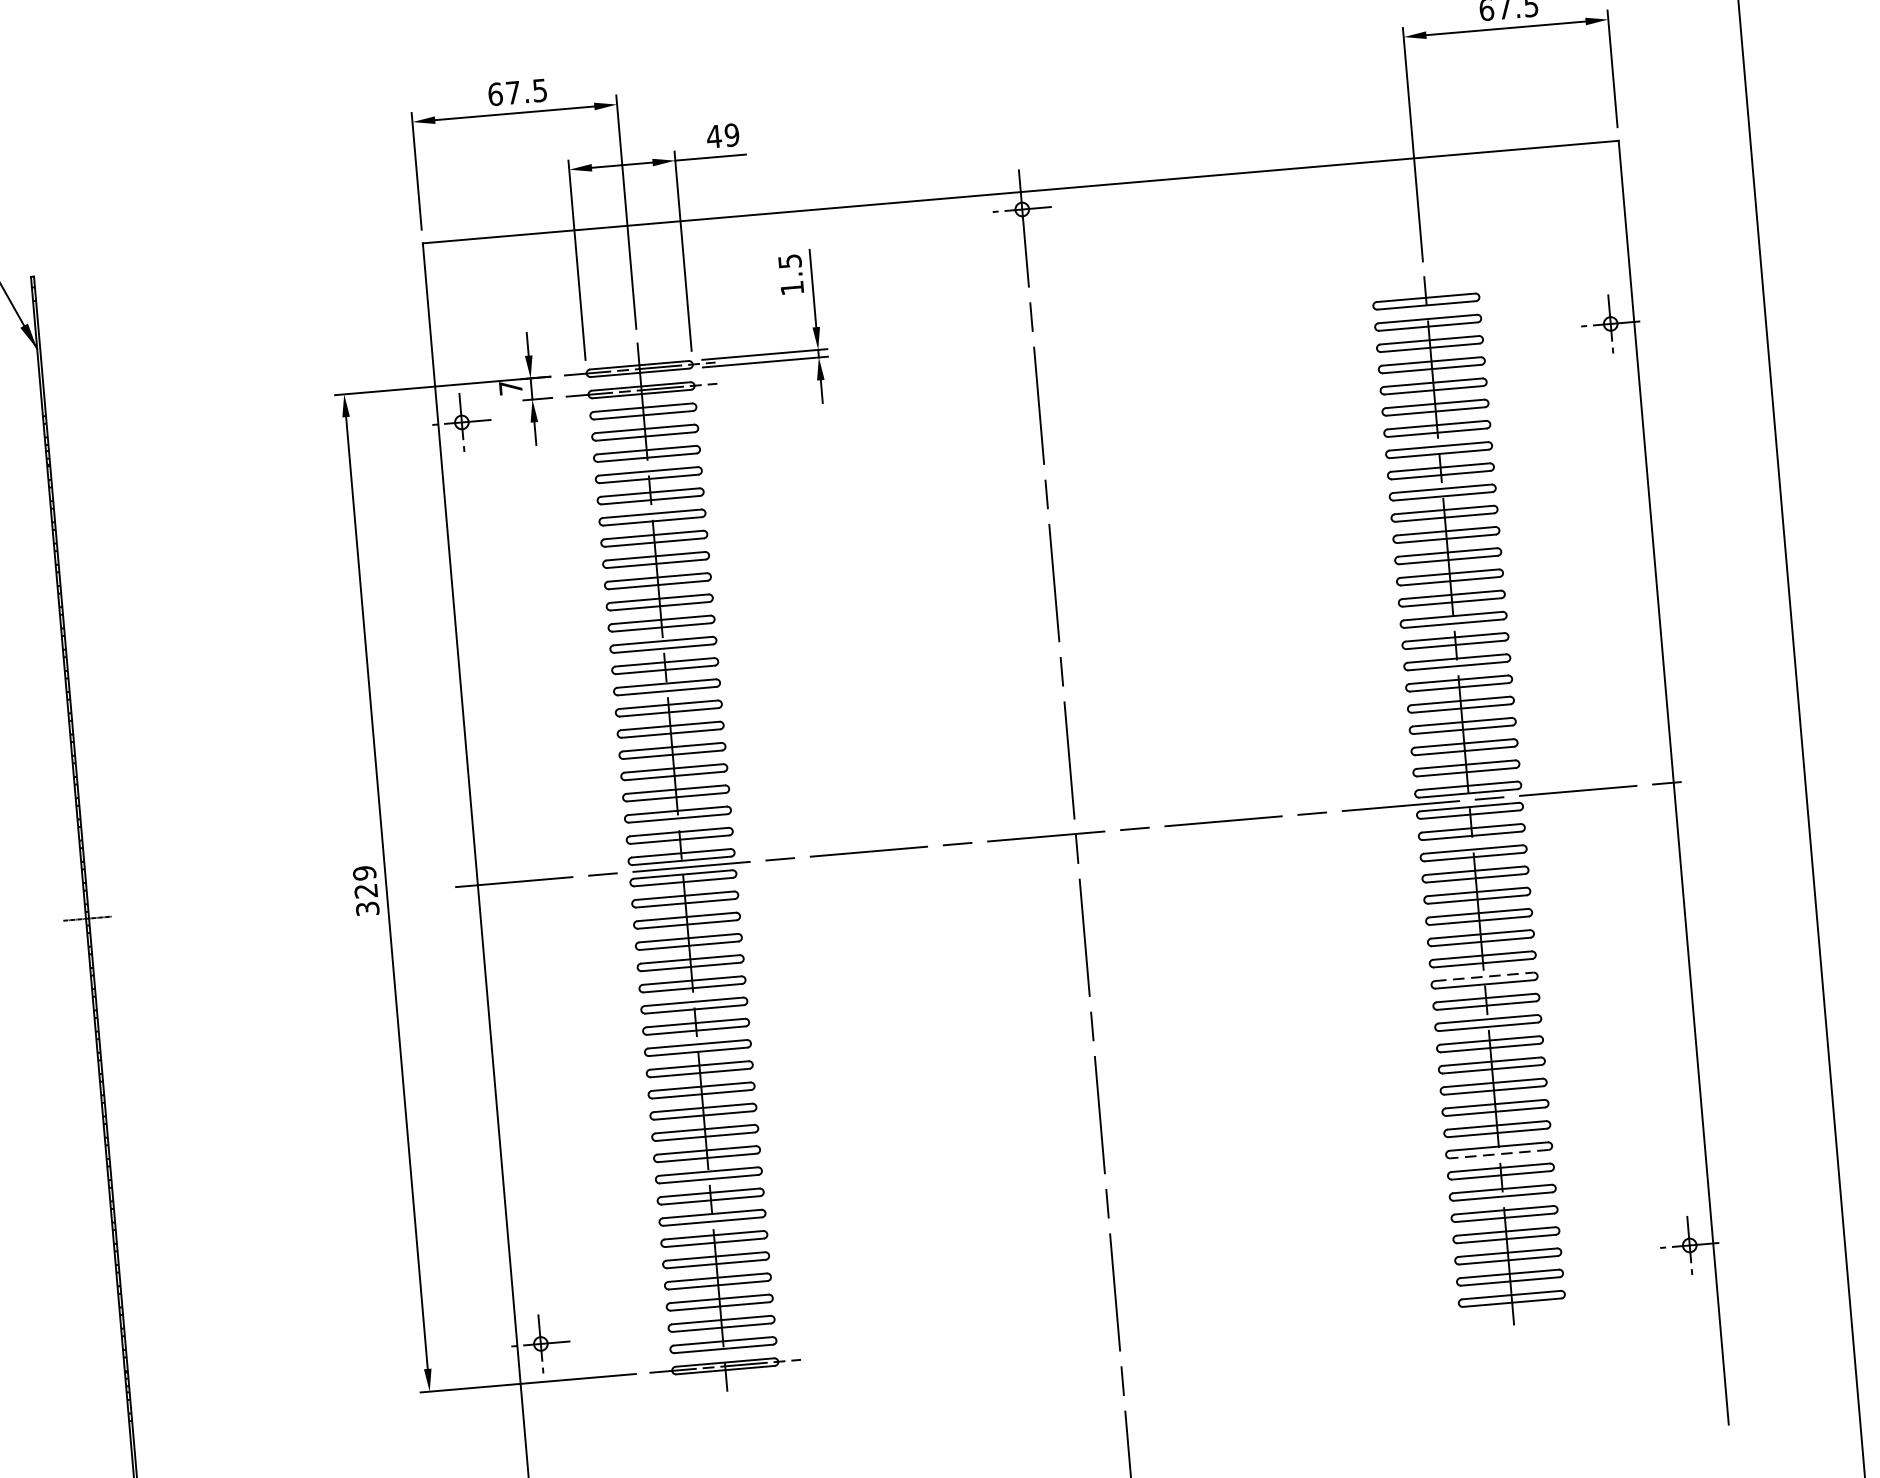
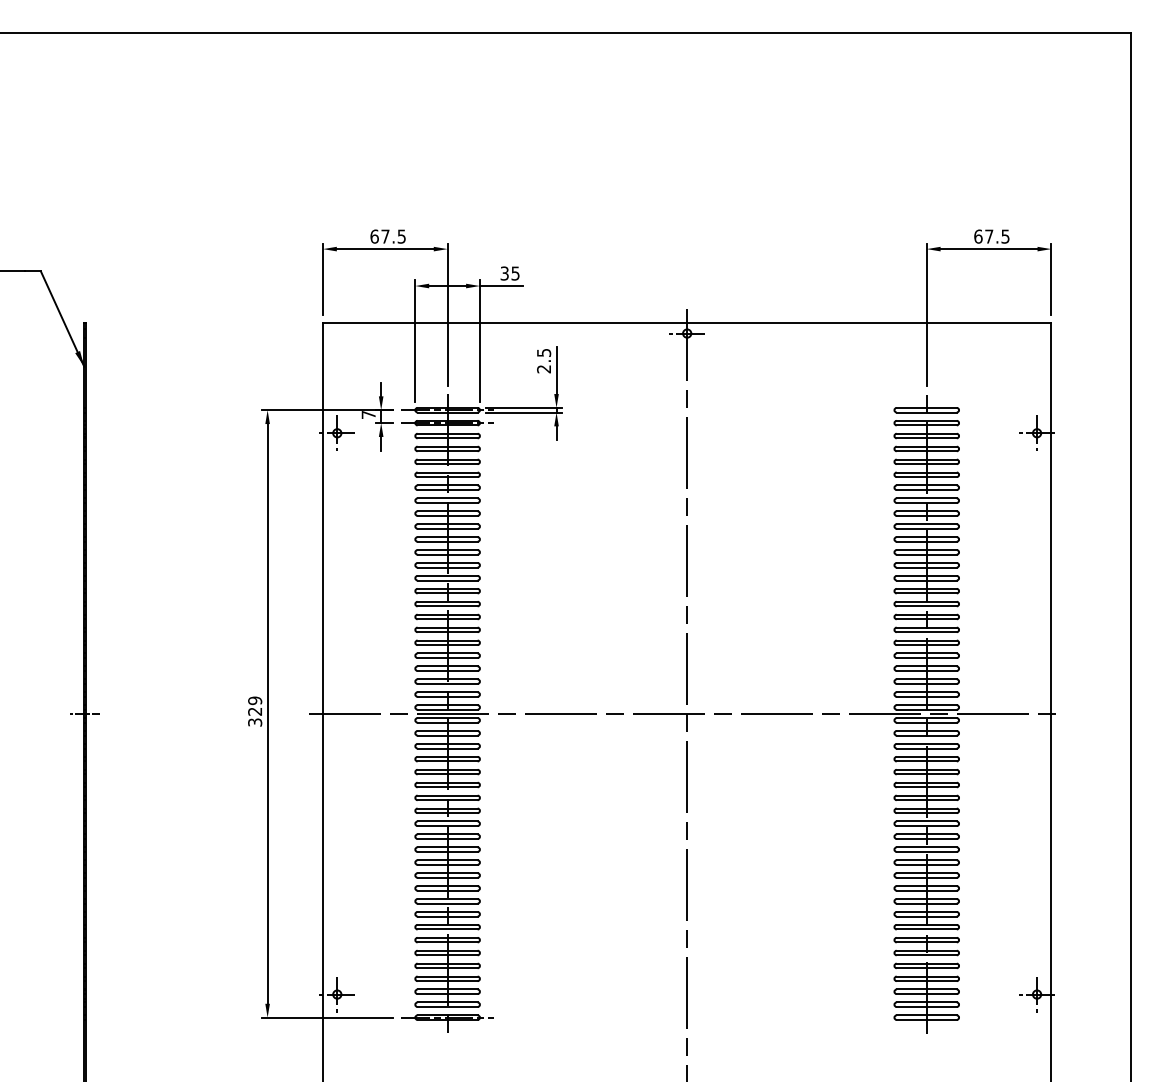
text: (722, 135) -> (509, 273), 49 -> 35
text: (791, 288) -> (543, 369), 1.5 -> 2.5
line: (1485, 976) -> (927, 821), dashed -> solid
line: (1499, 1154) -> (926, 929), dashed -> solid

